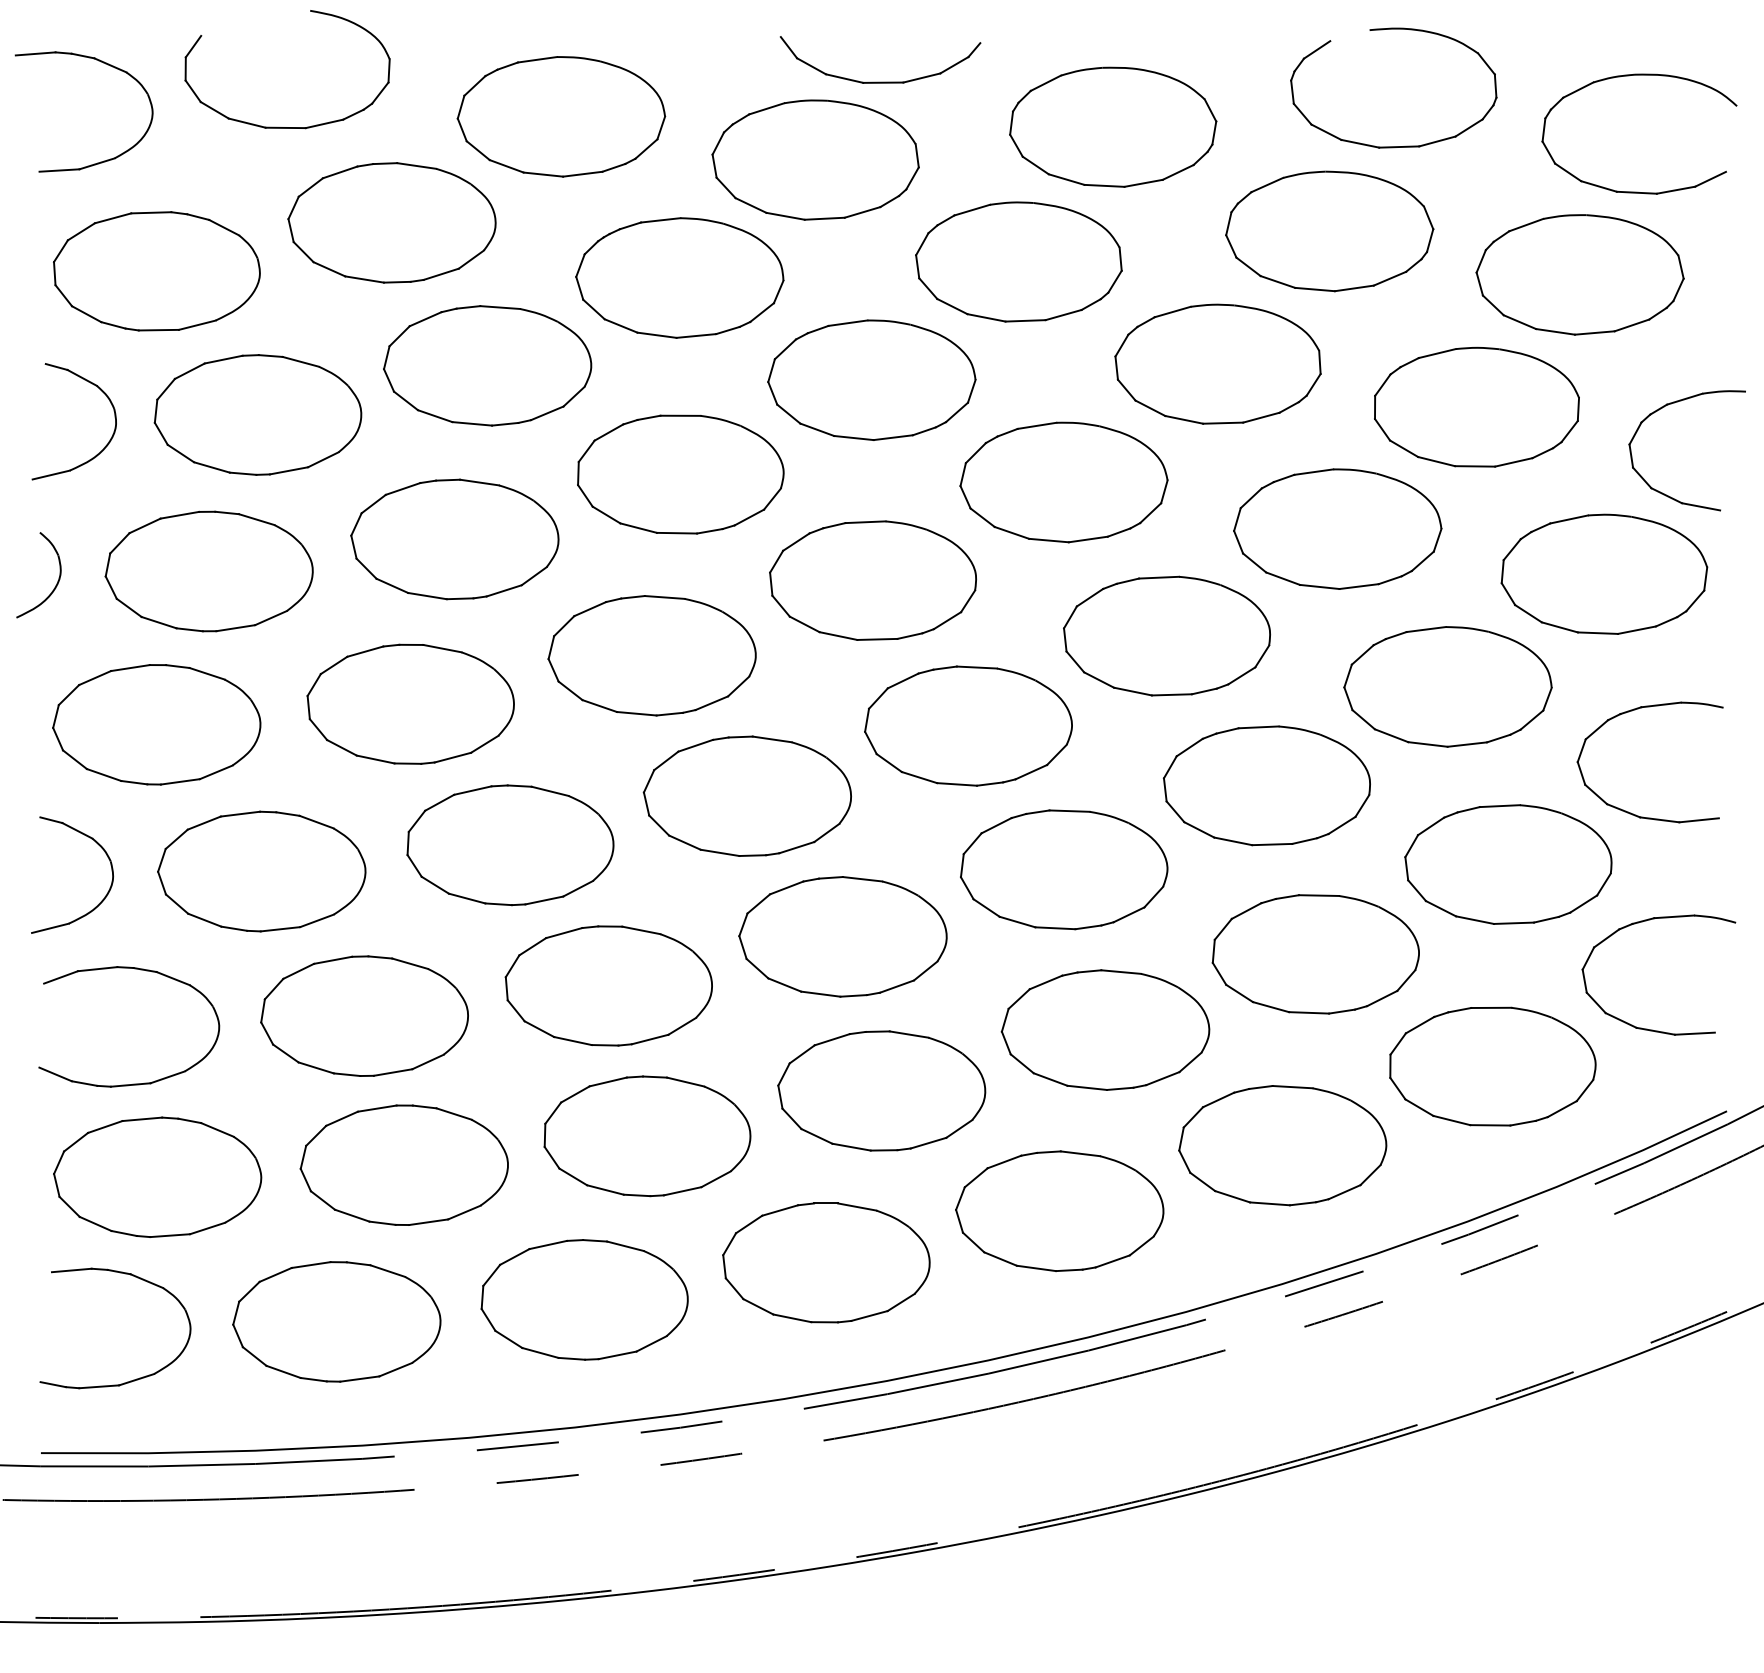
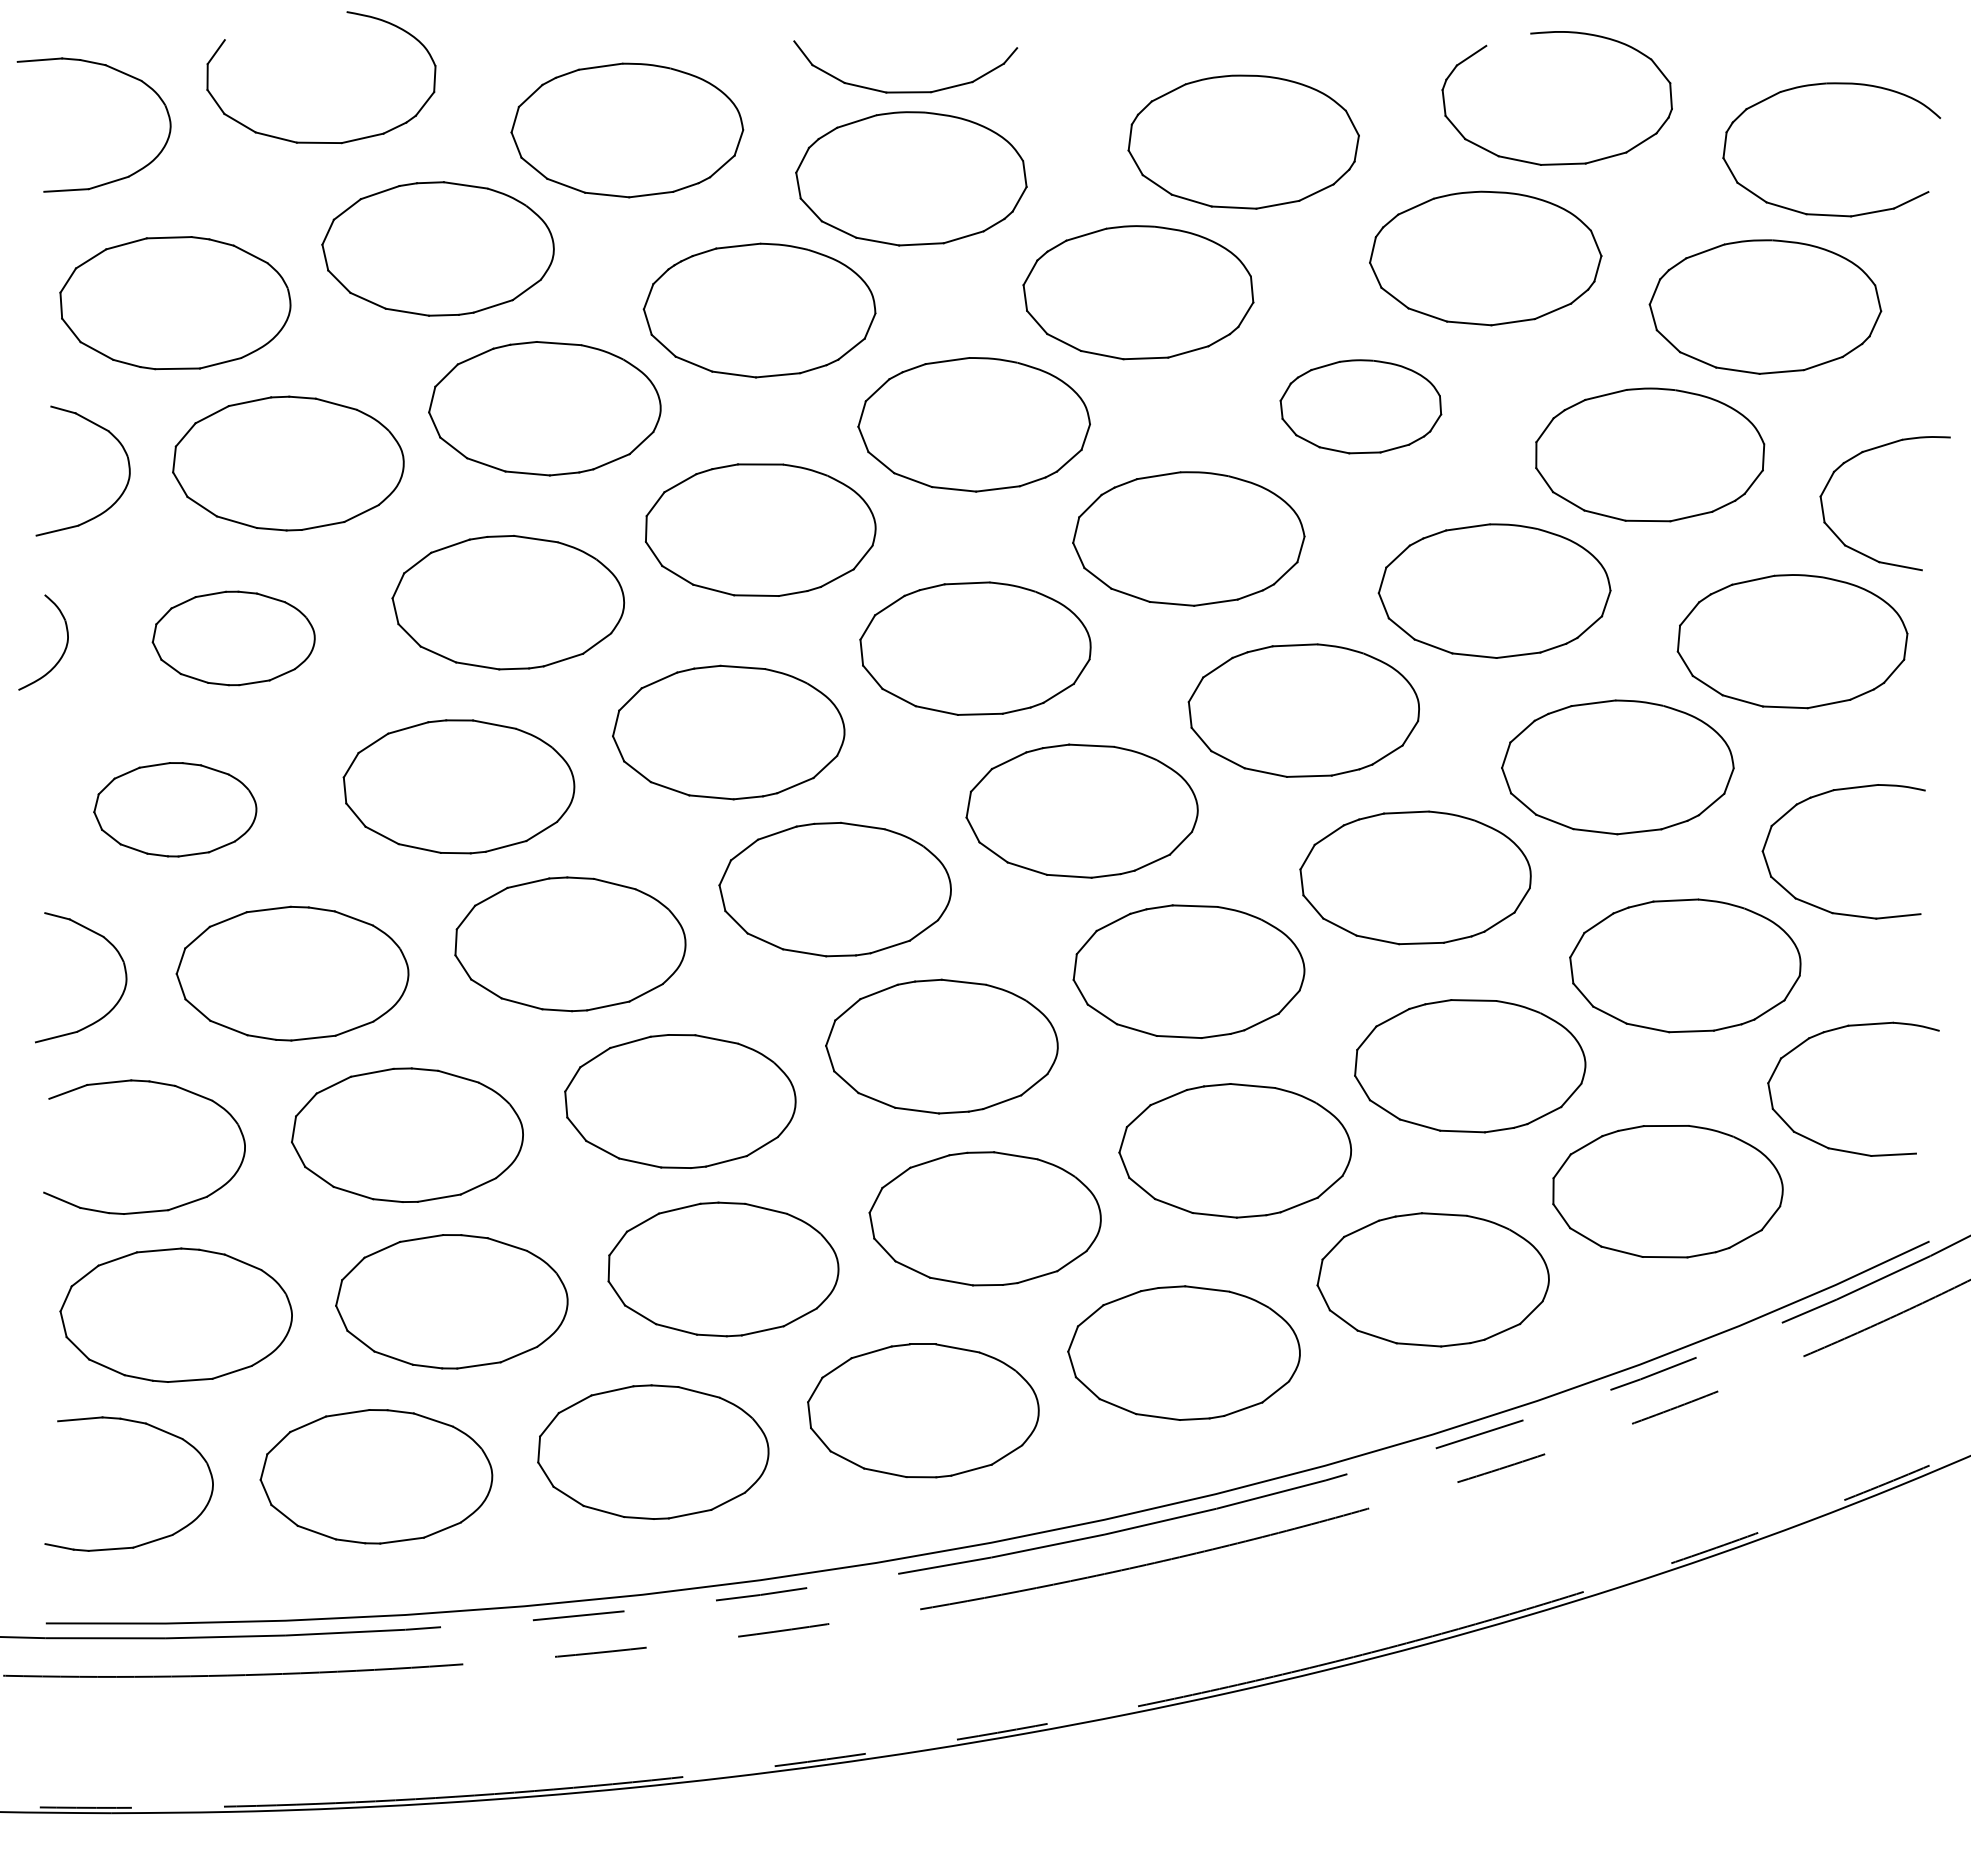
part: (880, 81) -> (905, 91), moved
part: (1217, 363) -> (1360, 406), size x0.7
part: (208, 571) -> (233, 638), size x0.7
part: (156, 724) -> (174, 809), size x0.7

